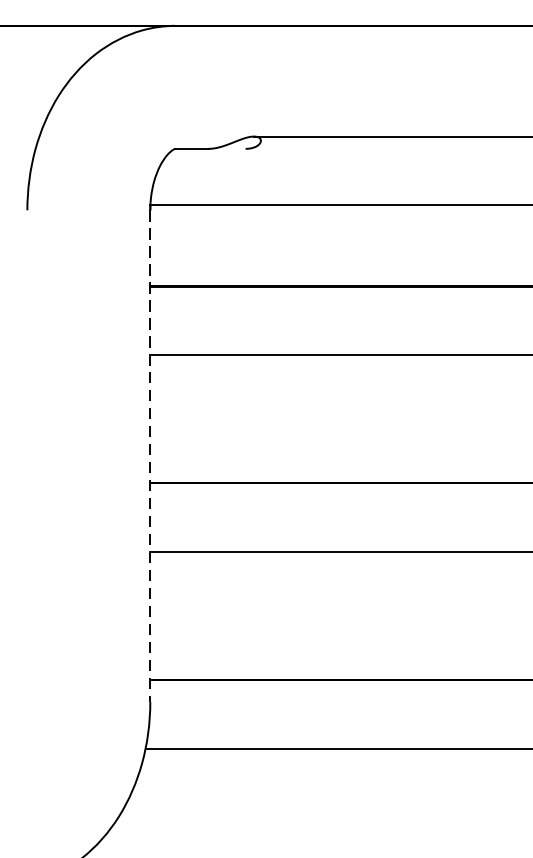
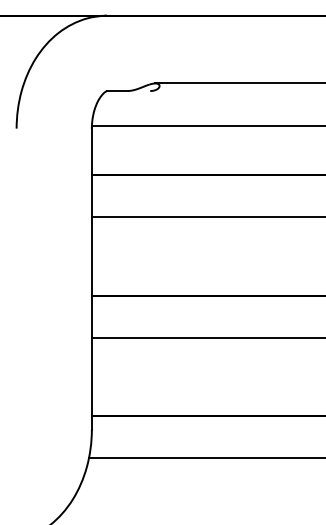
line: (149, 456) -> (91, 279), dashed -> solid

